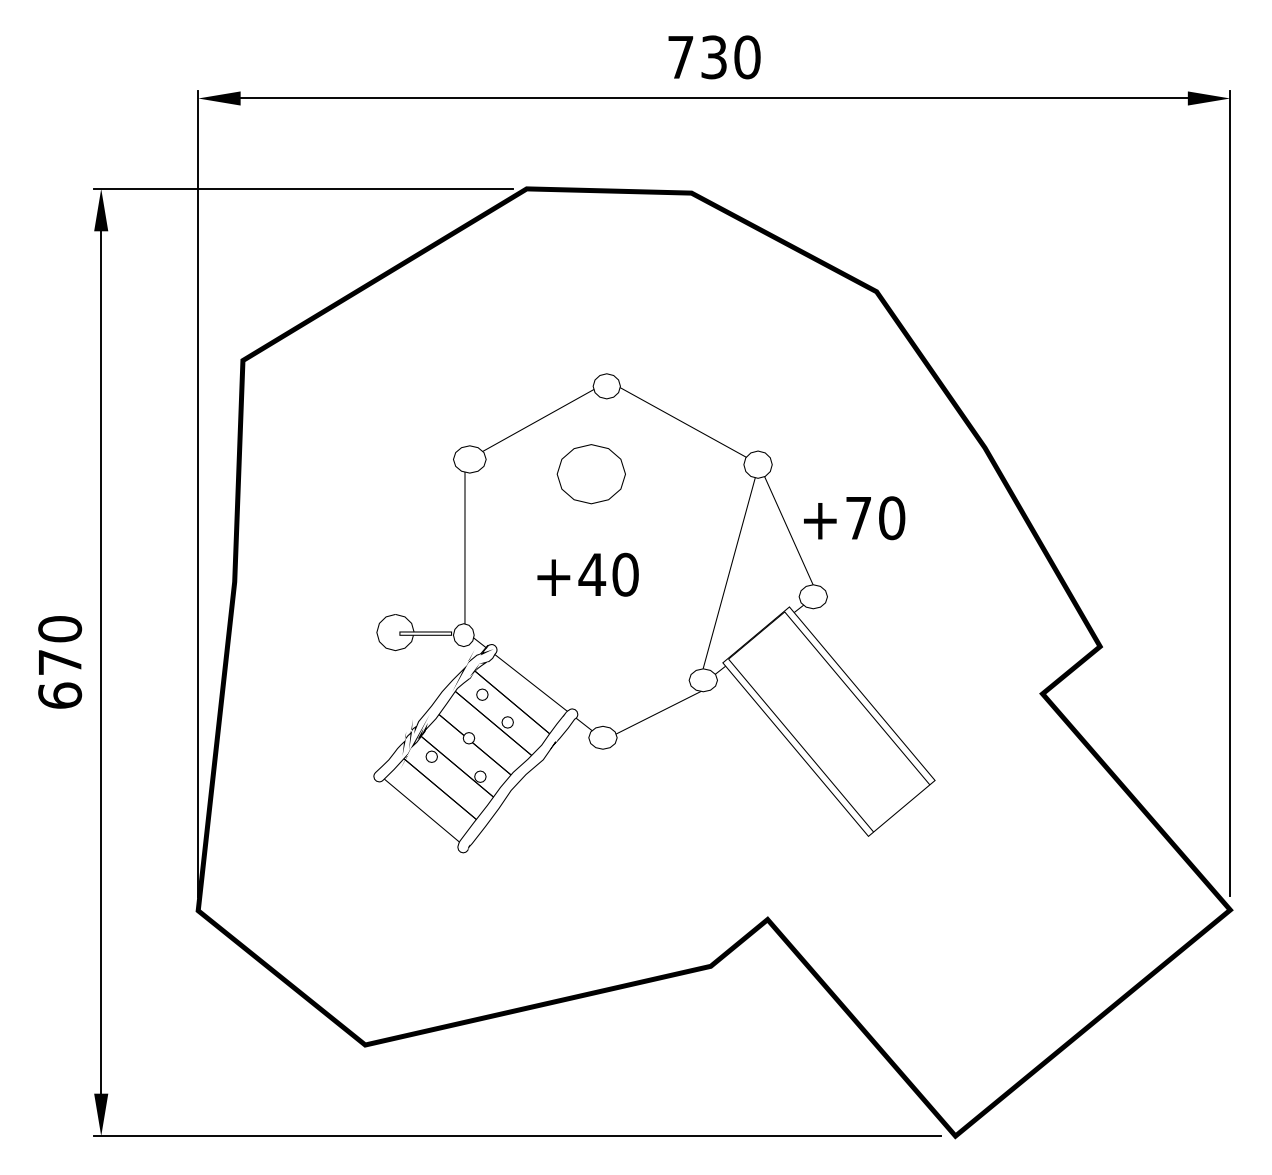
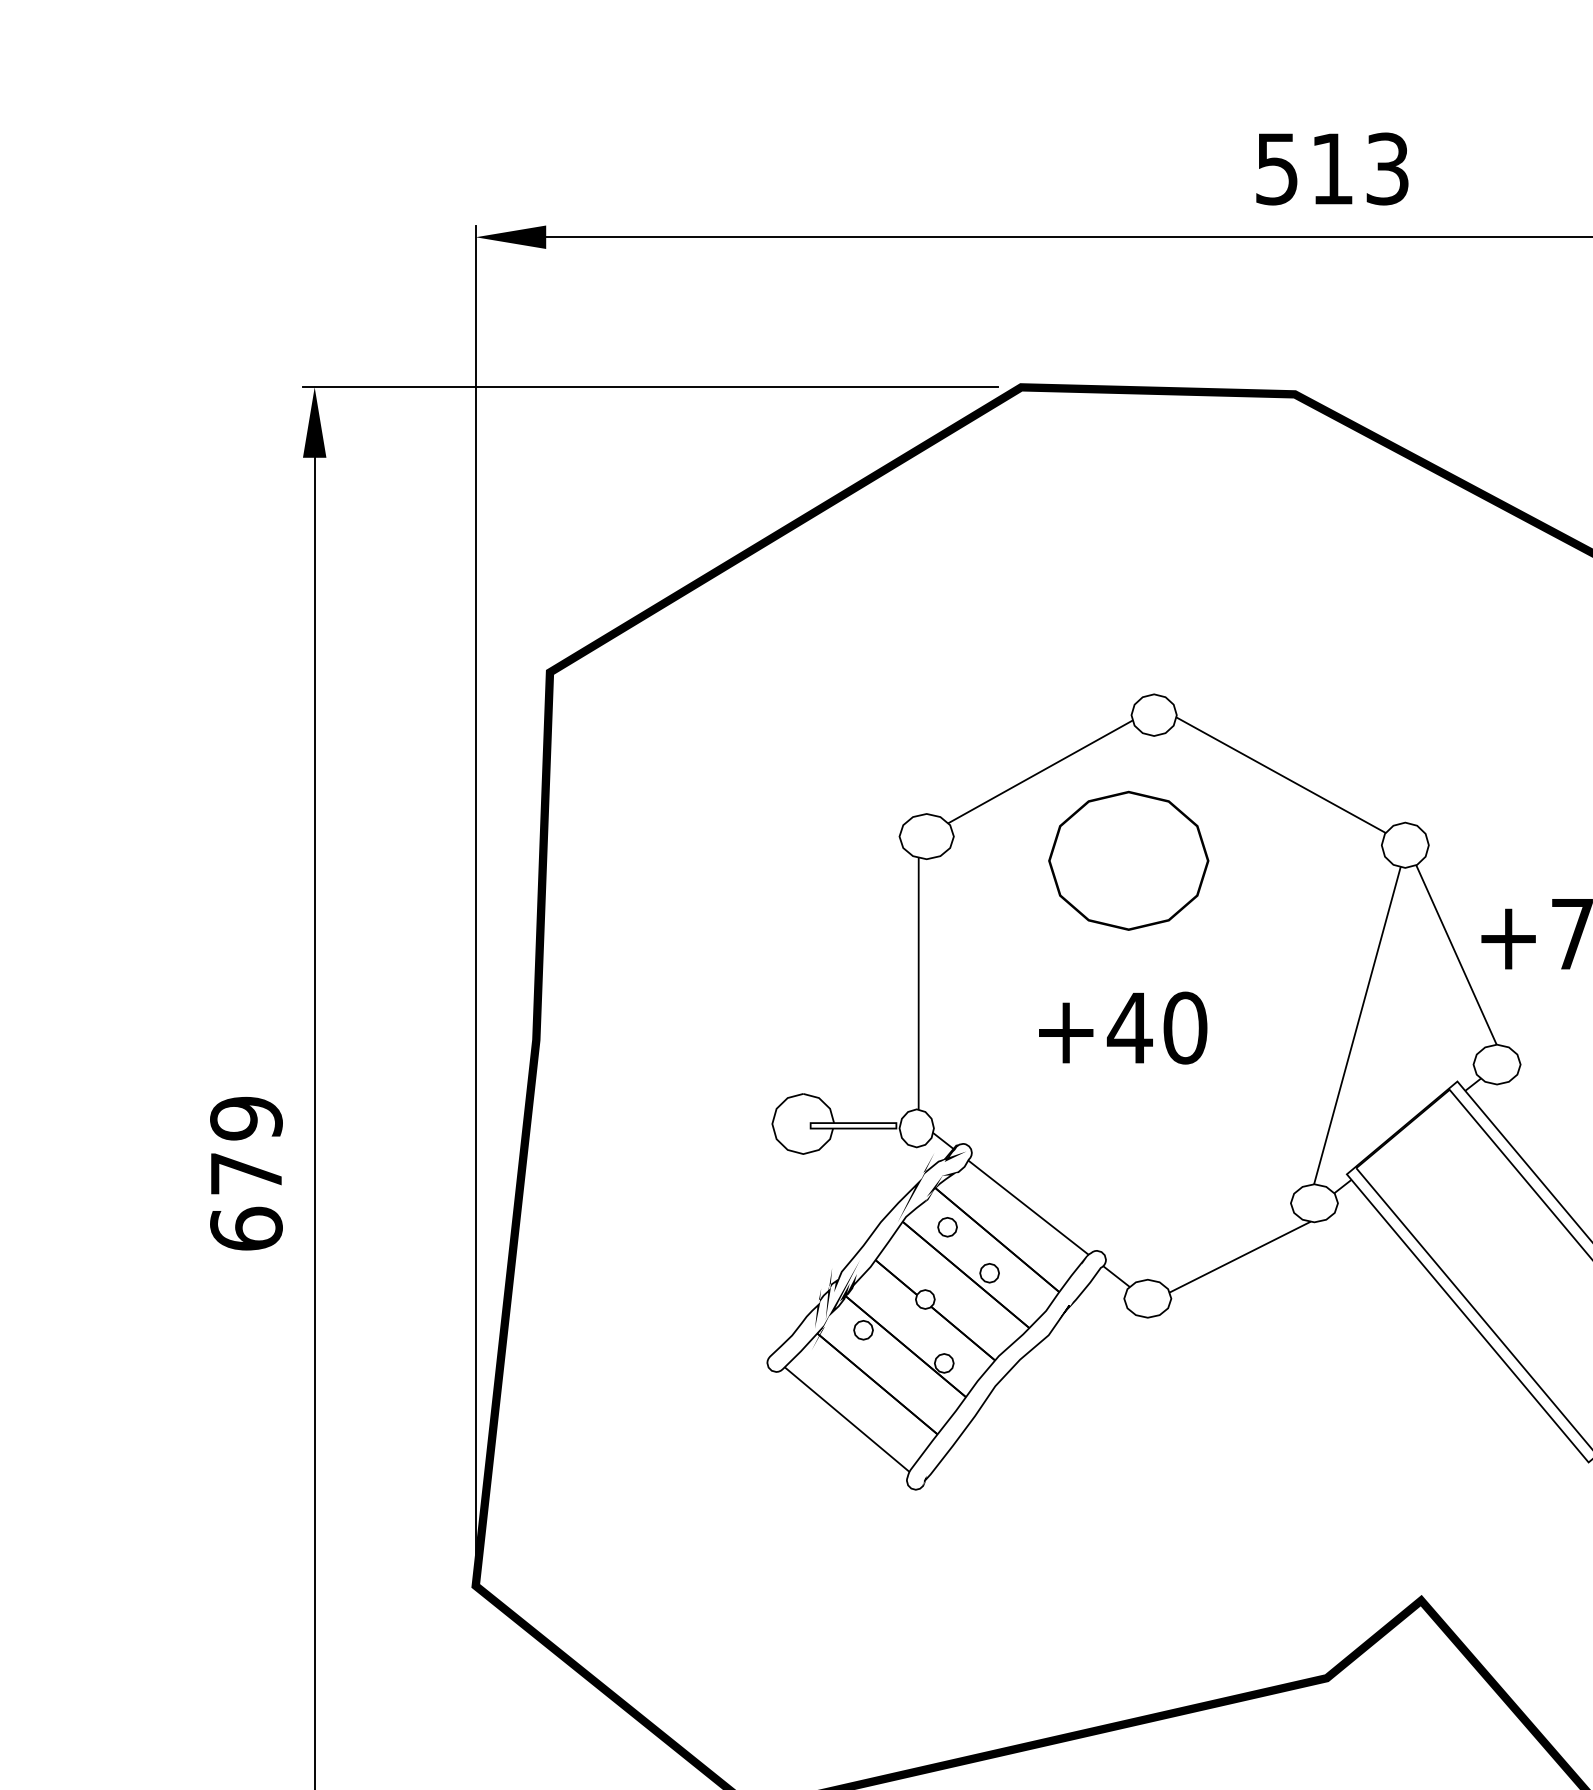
text: (714, 57) -> (1332, 169), 730 -> 513
part: (590, 474) -> (1127, 861), size x1.4
text: (60, 629) -> (247, 1118), 670 -> 679

